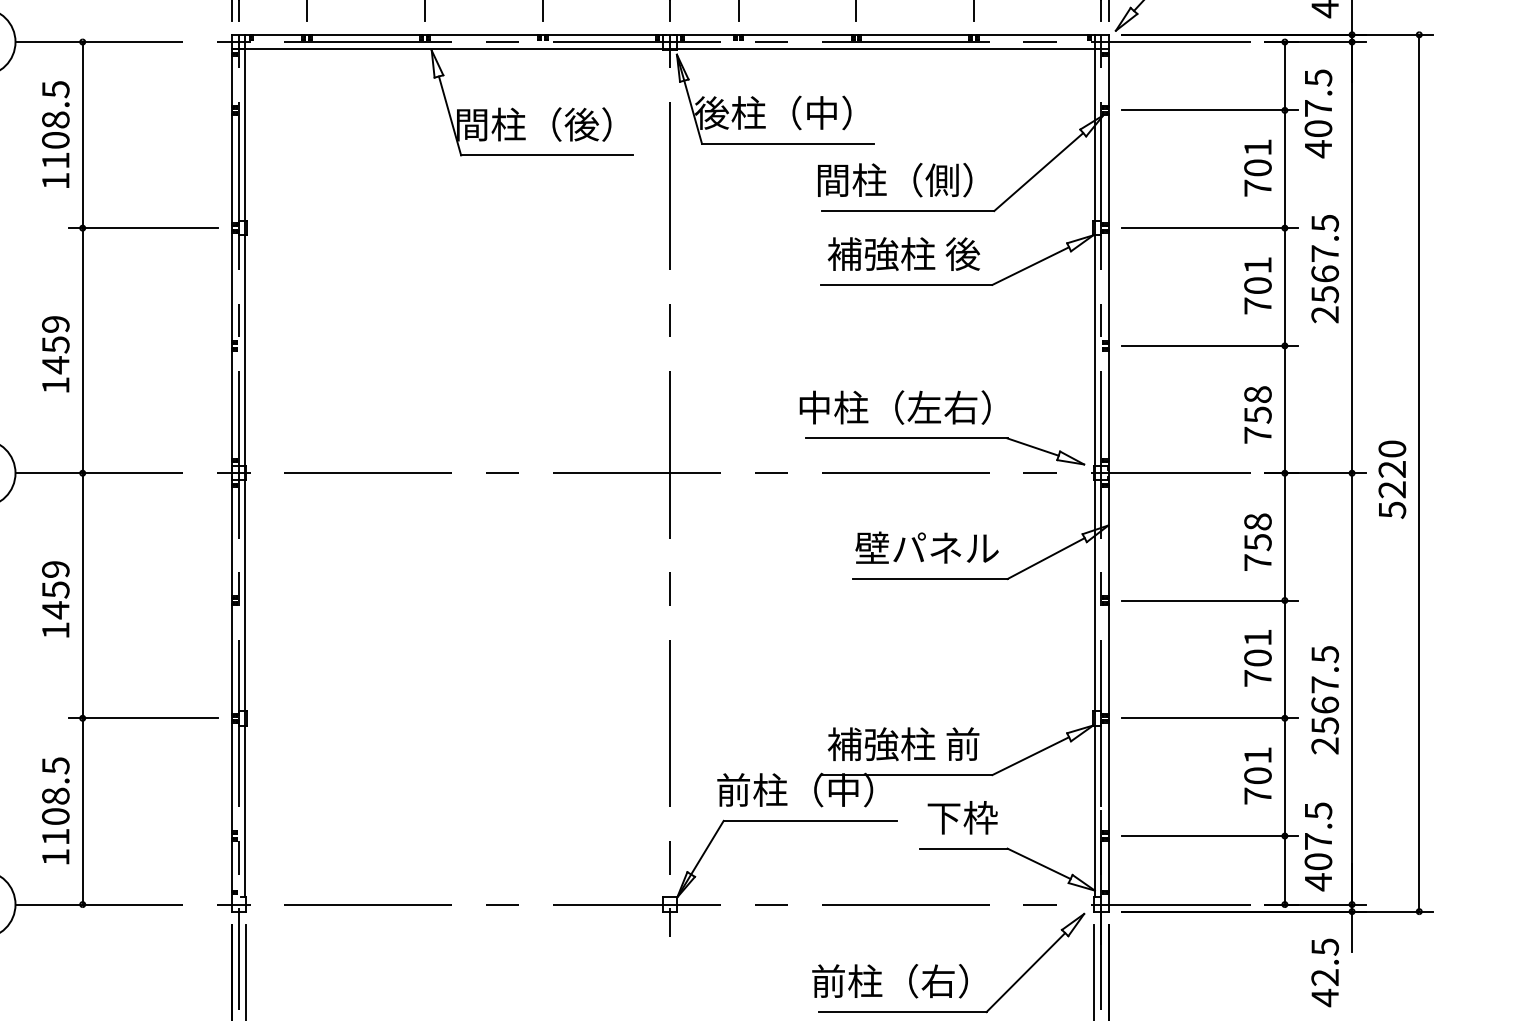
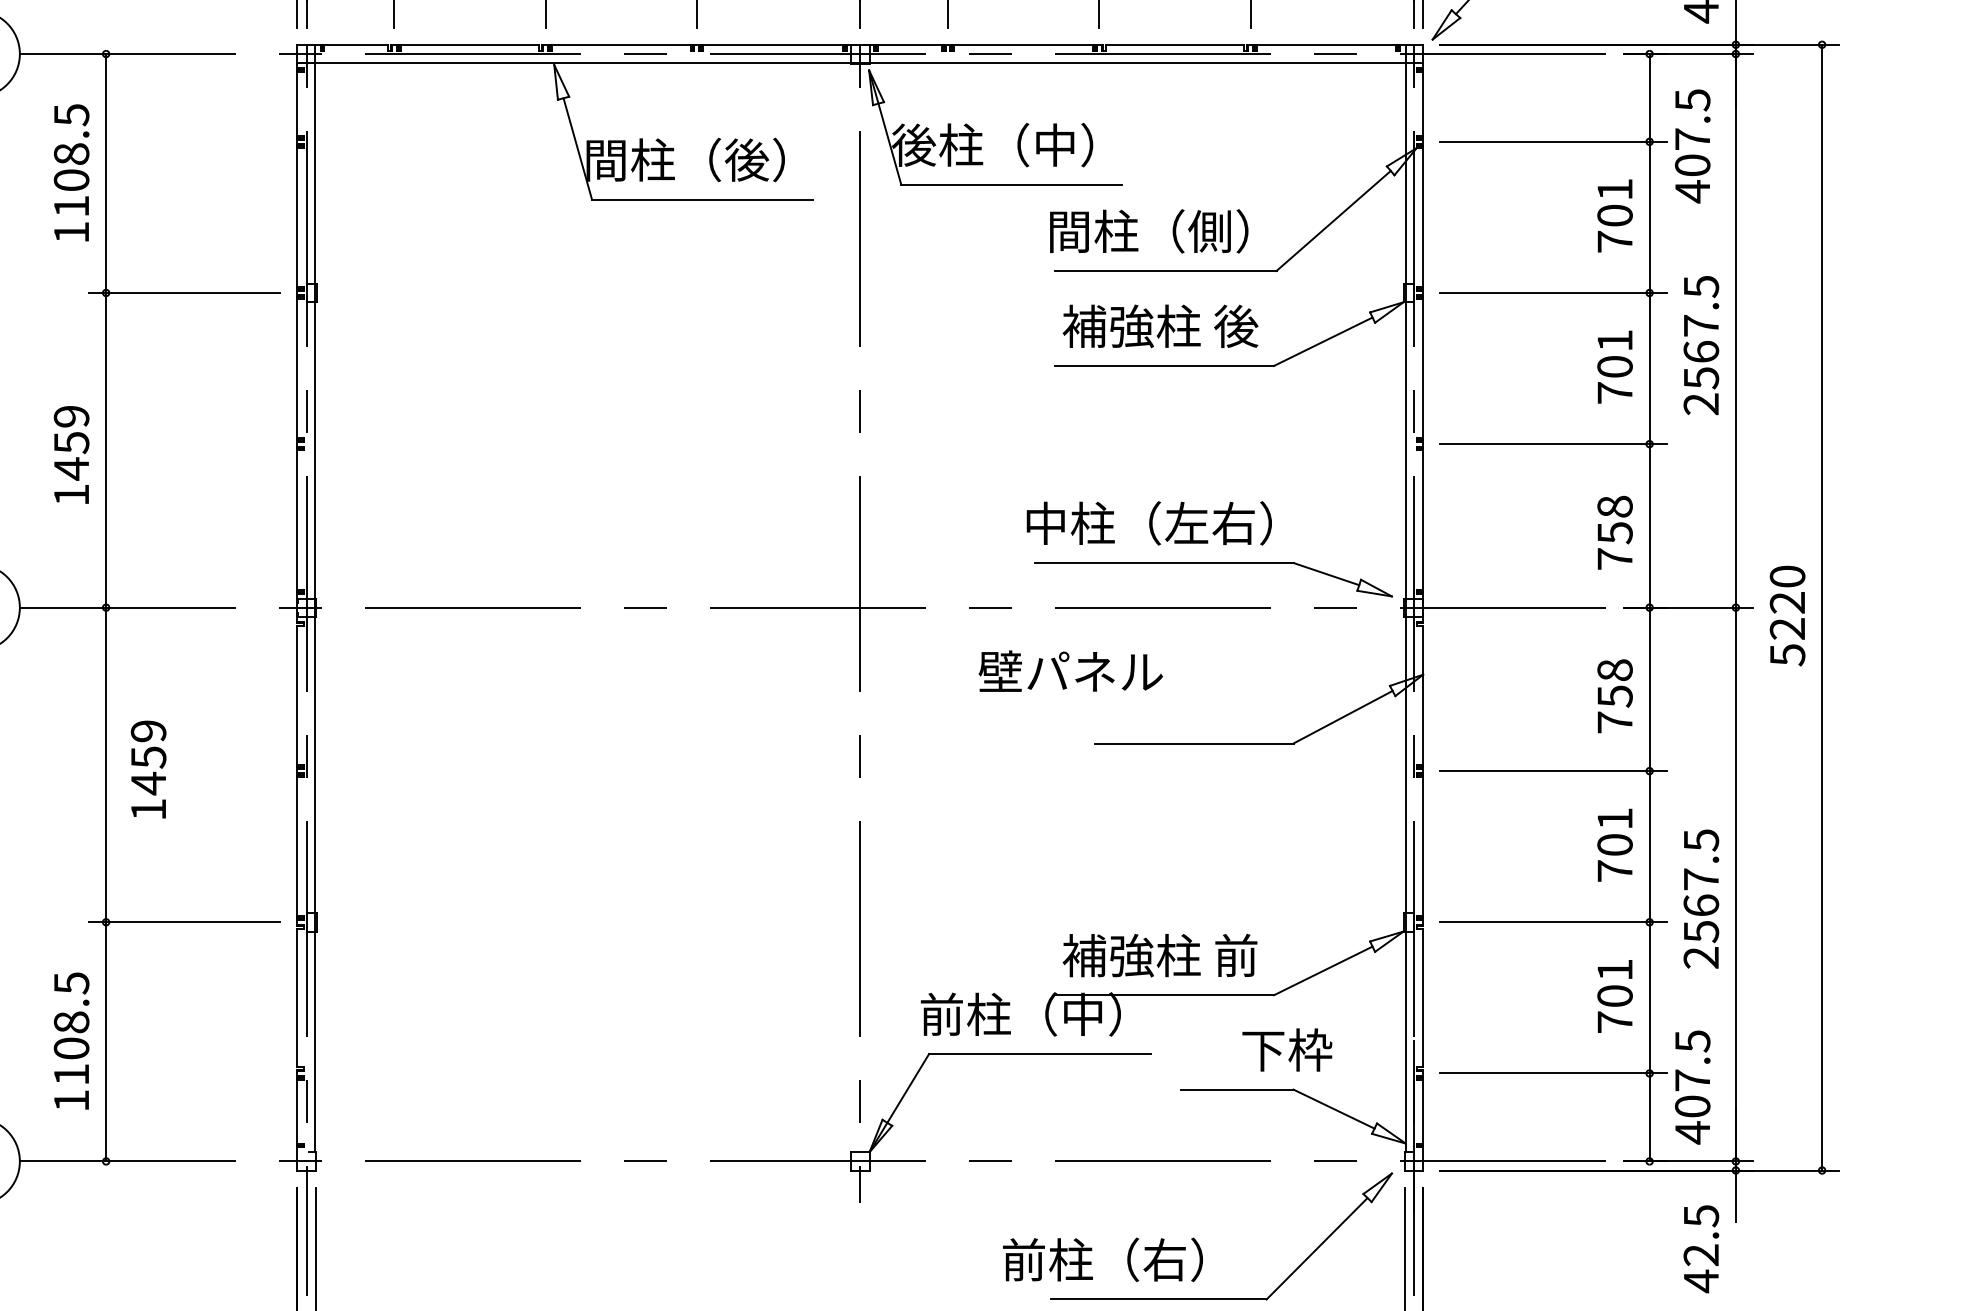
text: (926, 547) -> (1070, 670), moved
text: (55, 599) -> (148, 769), moved
text: (962, 817) -> (1287, 1049), moved
text: (889, 981) -> (1102, 1260), moved

